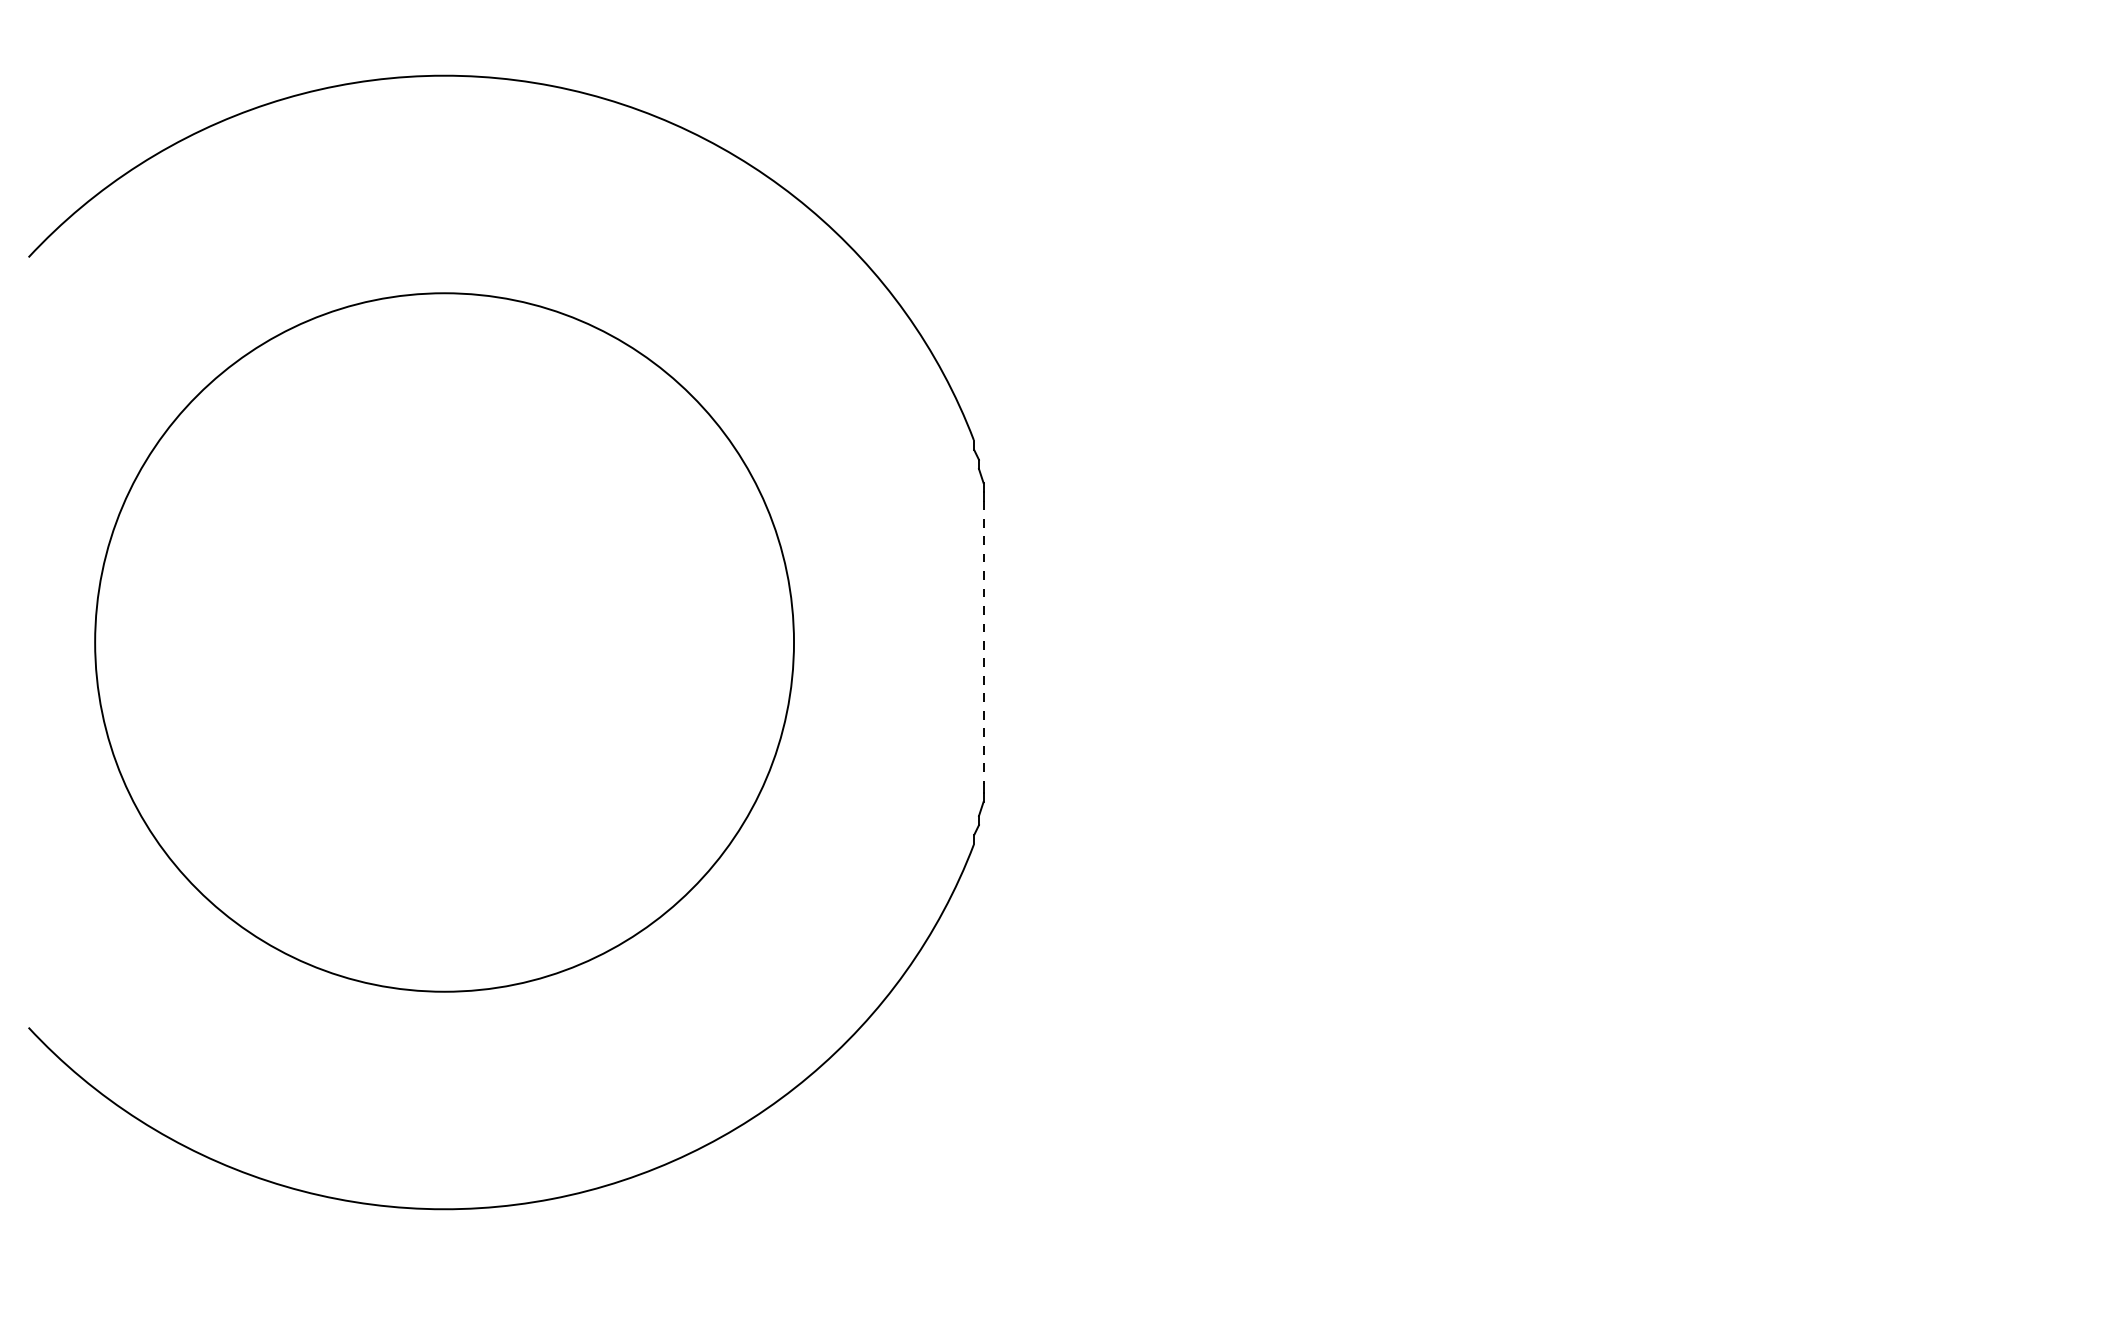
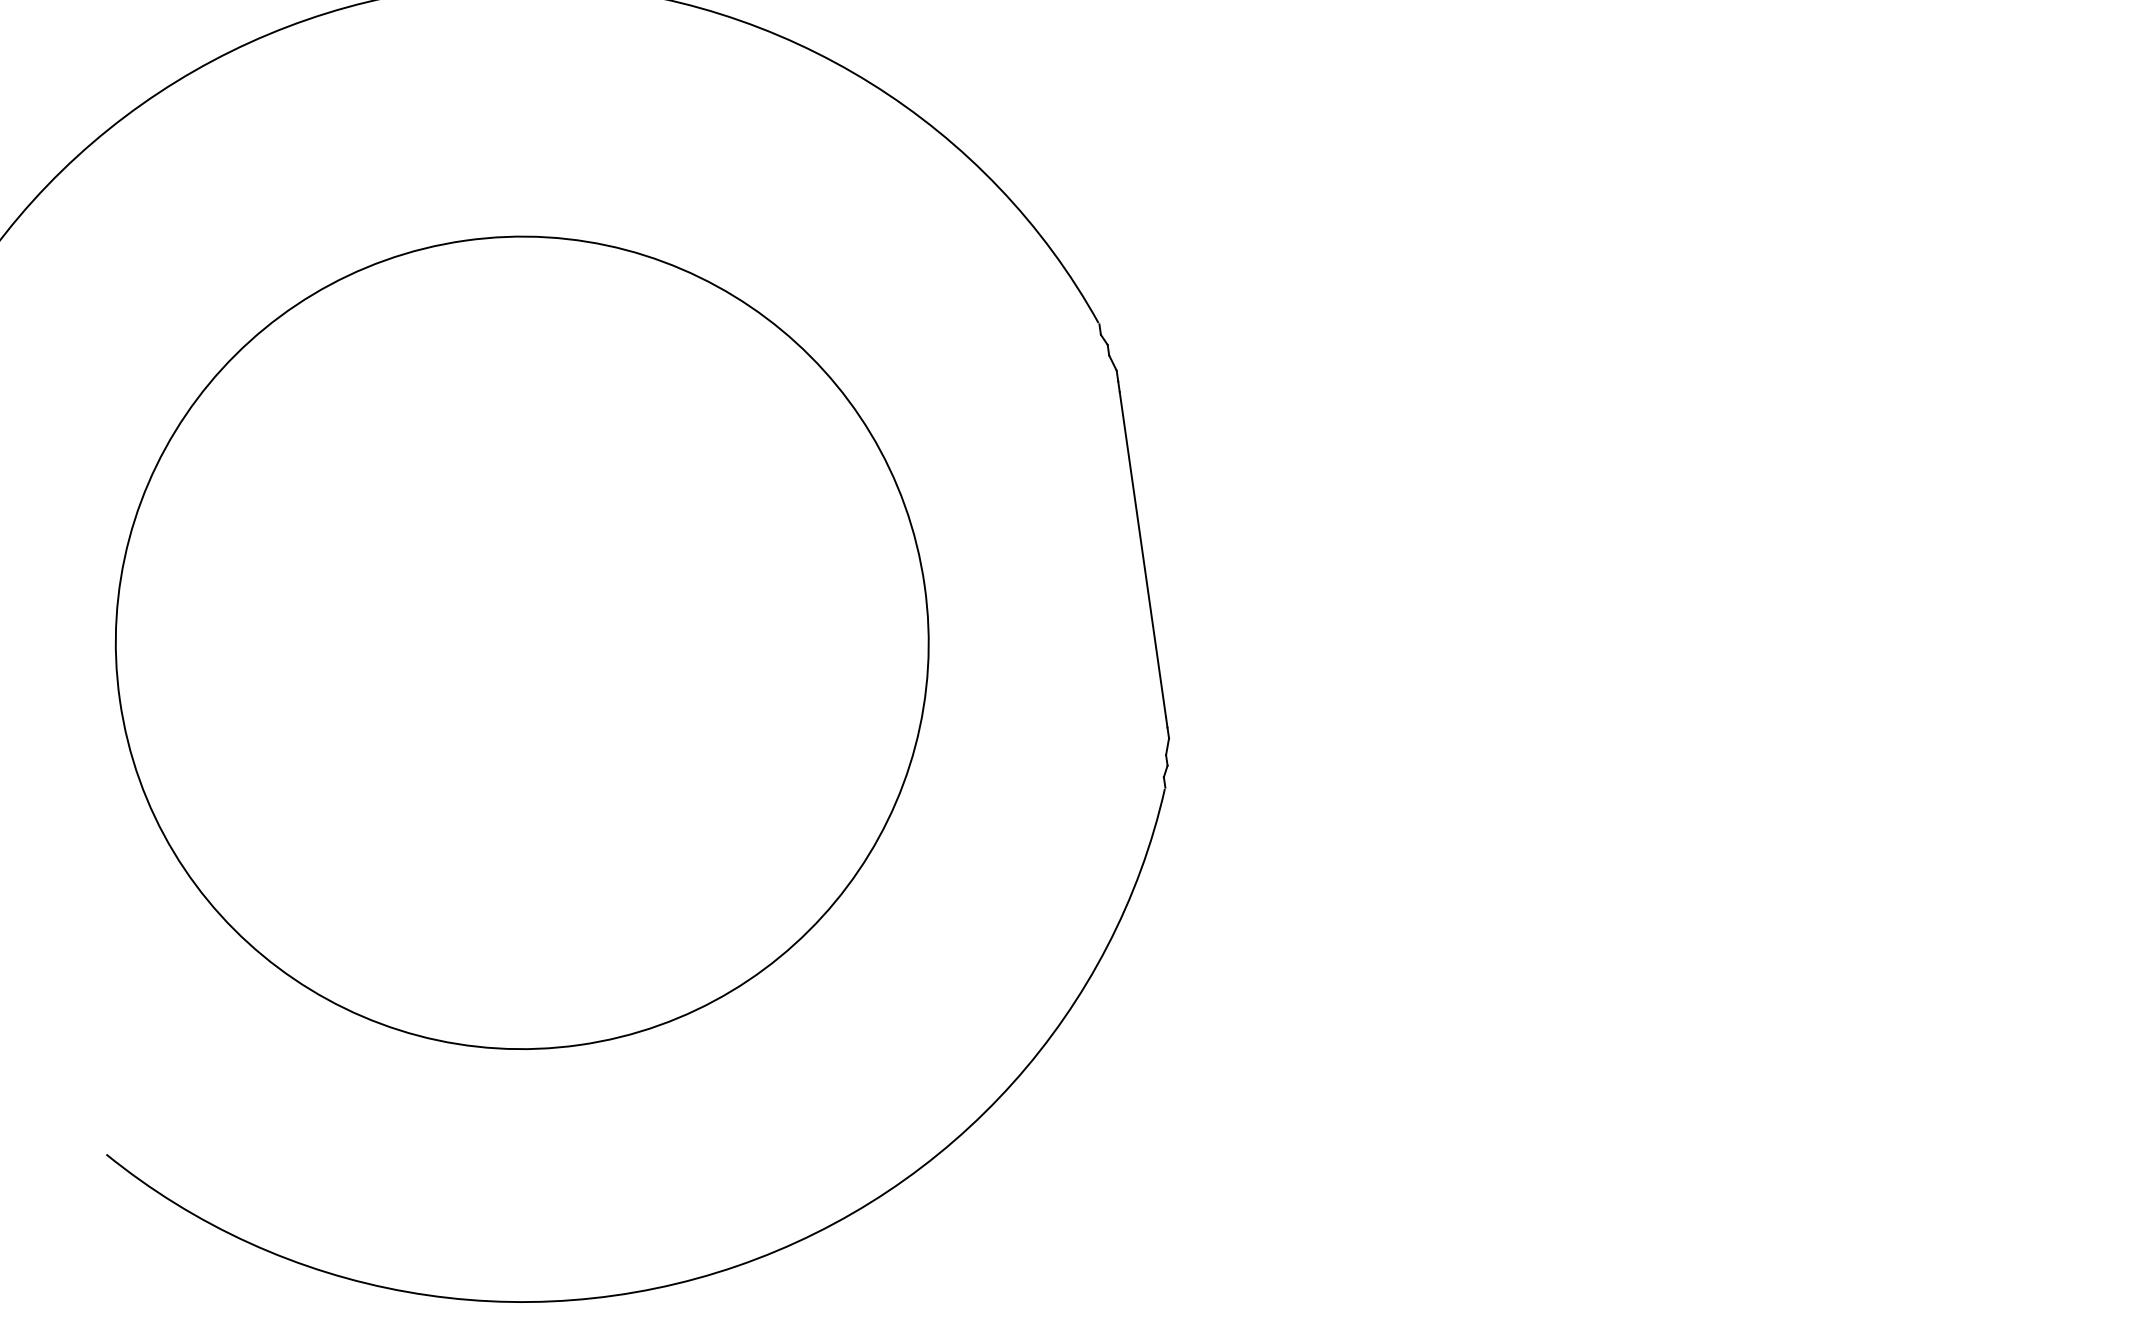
line: (983, 643) -> (1143, 555), dashed -> solid

